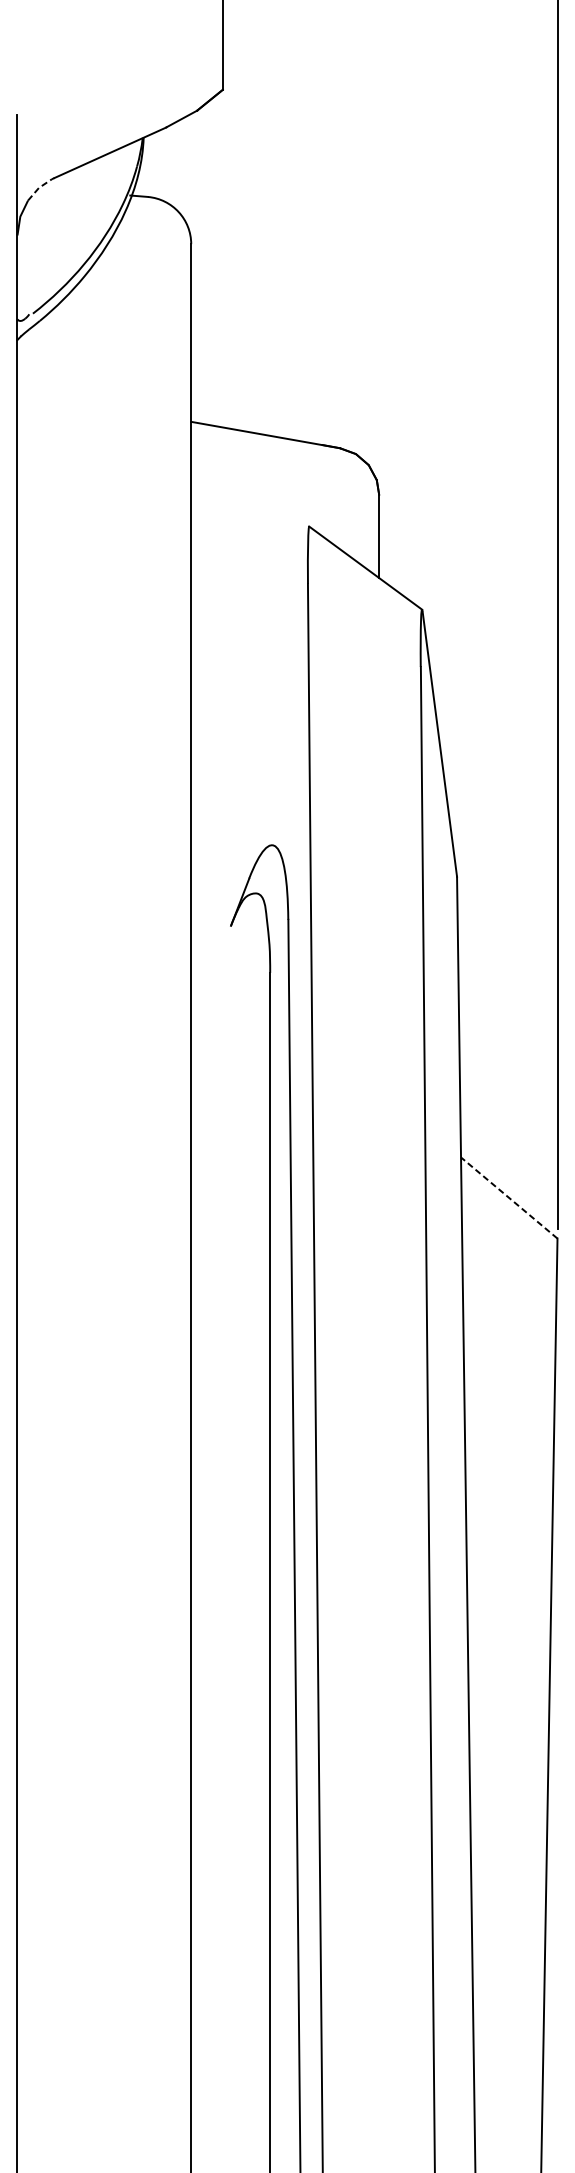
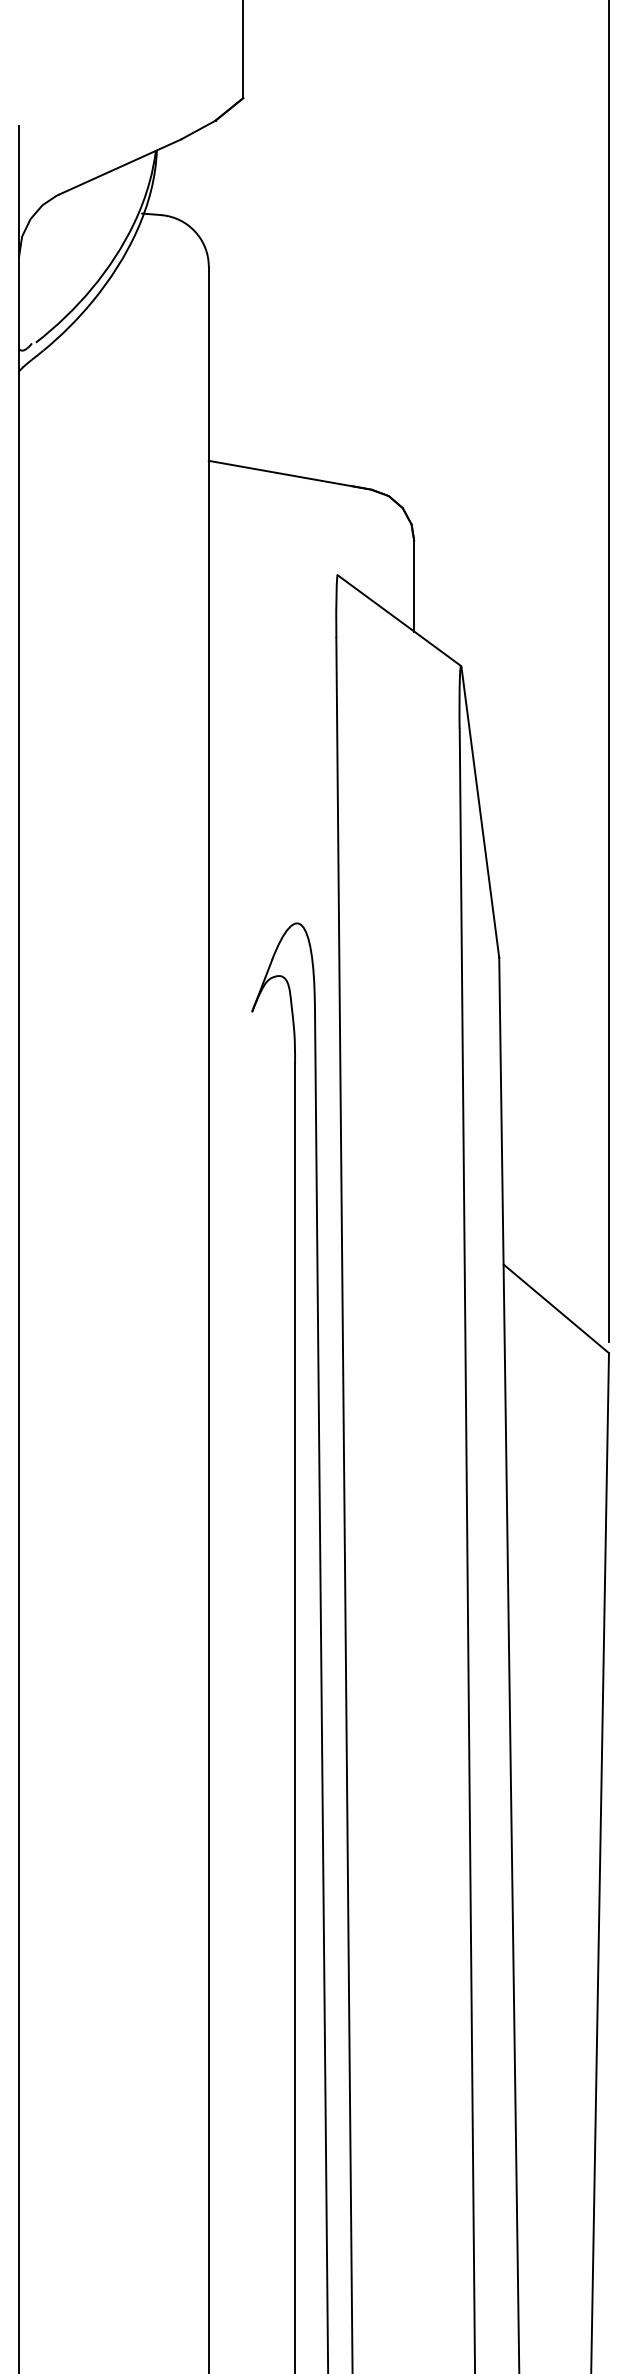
line: (40, 187) -> (44, 204), dashed -> solid
line: (509, 1197) -> (556, 1308), dashed -> solid

